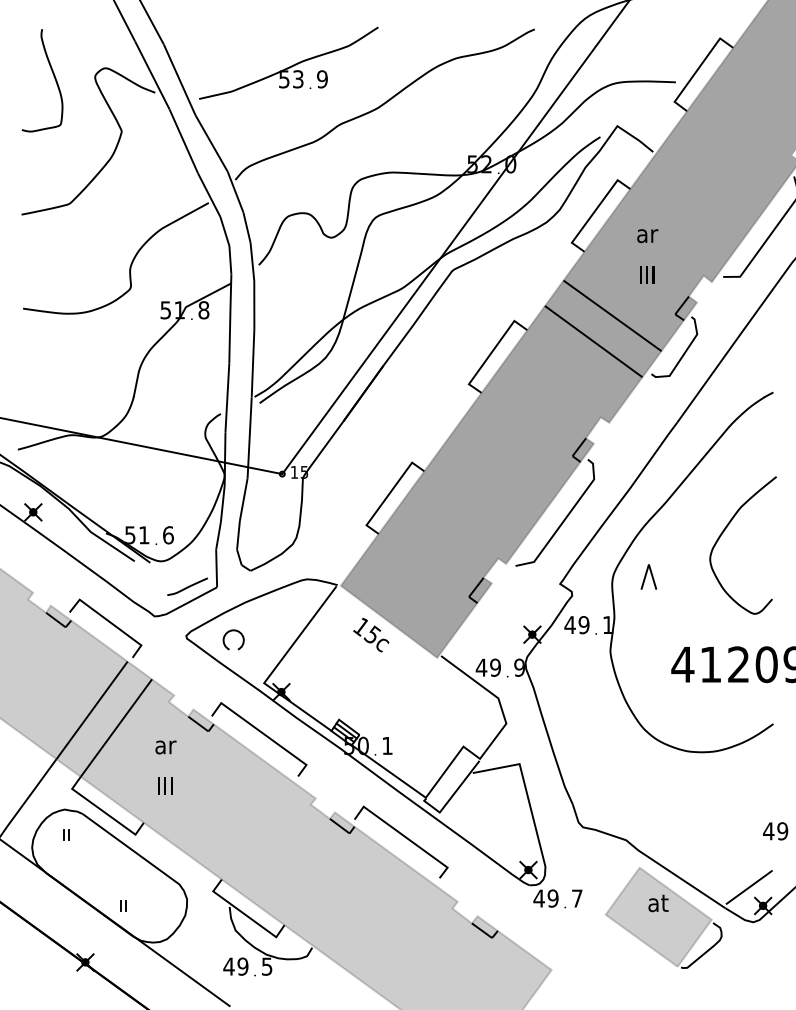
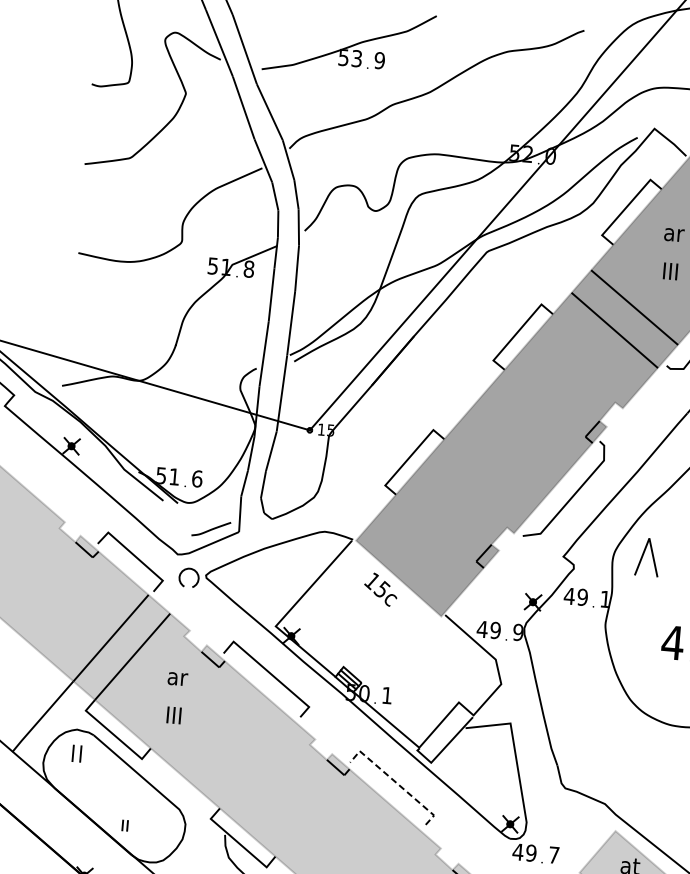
part: (648, 576) -> (647, 556), size x1.6
part: (233, 631) -> (189, 569), moved
part: (66, 834) -> (76, 753), size x1.6
line: (404, 836) -> (395, 782), solid -> dashed

